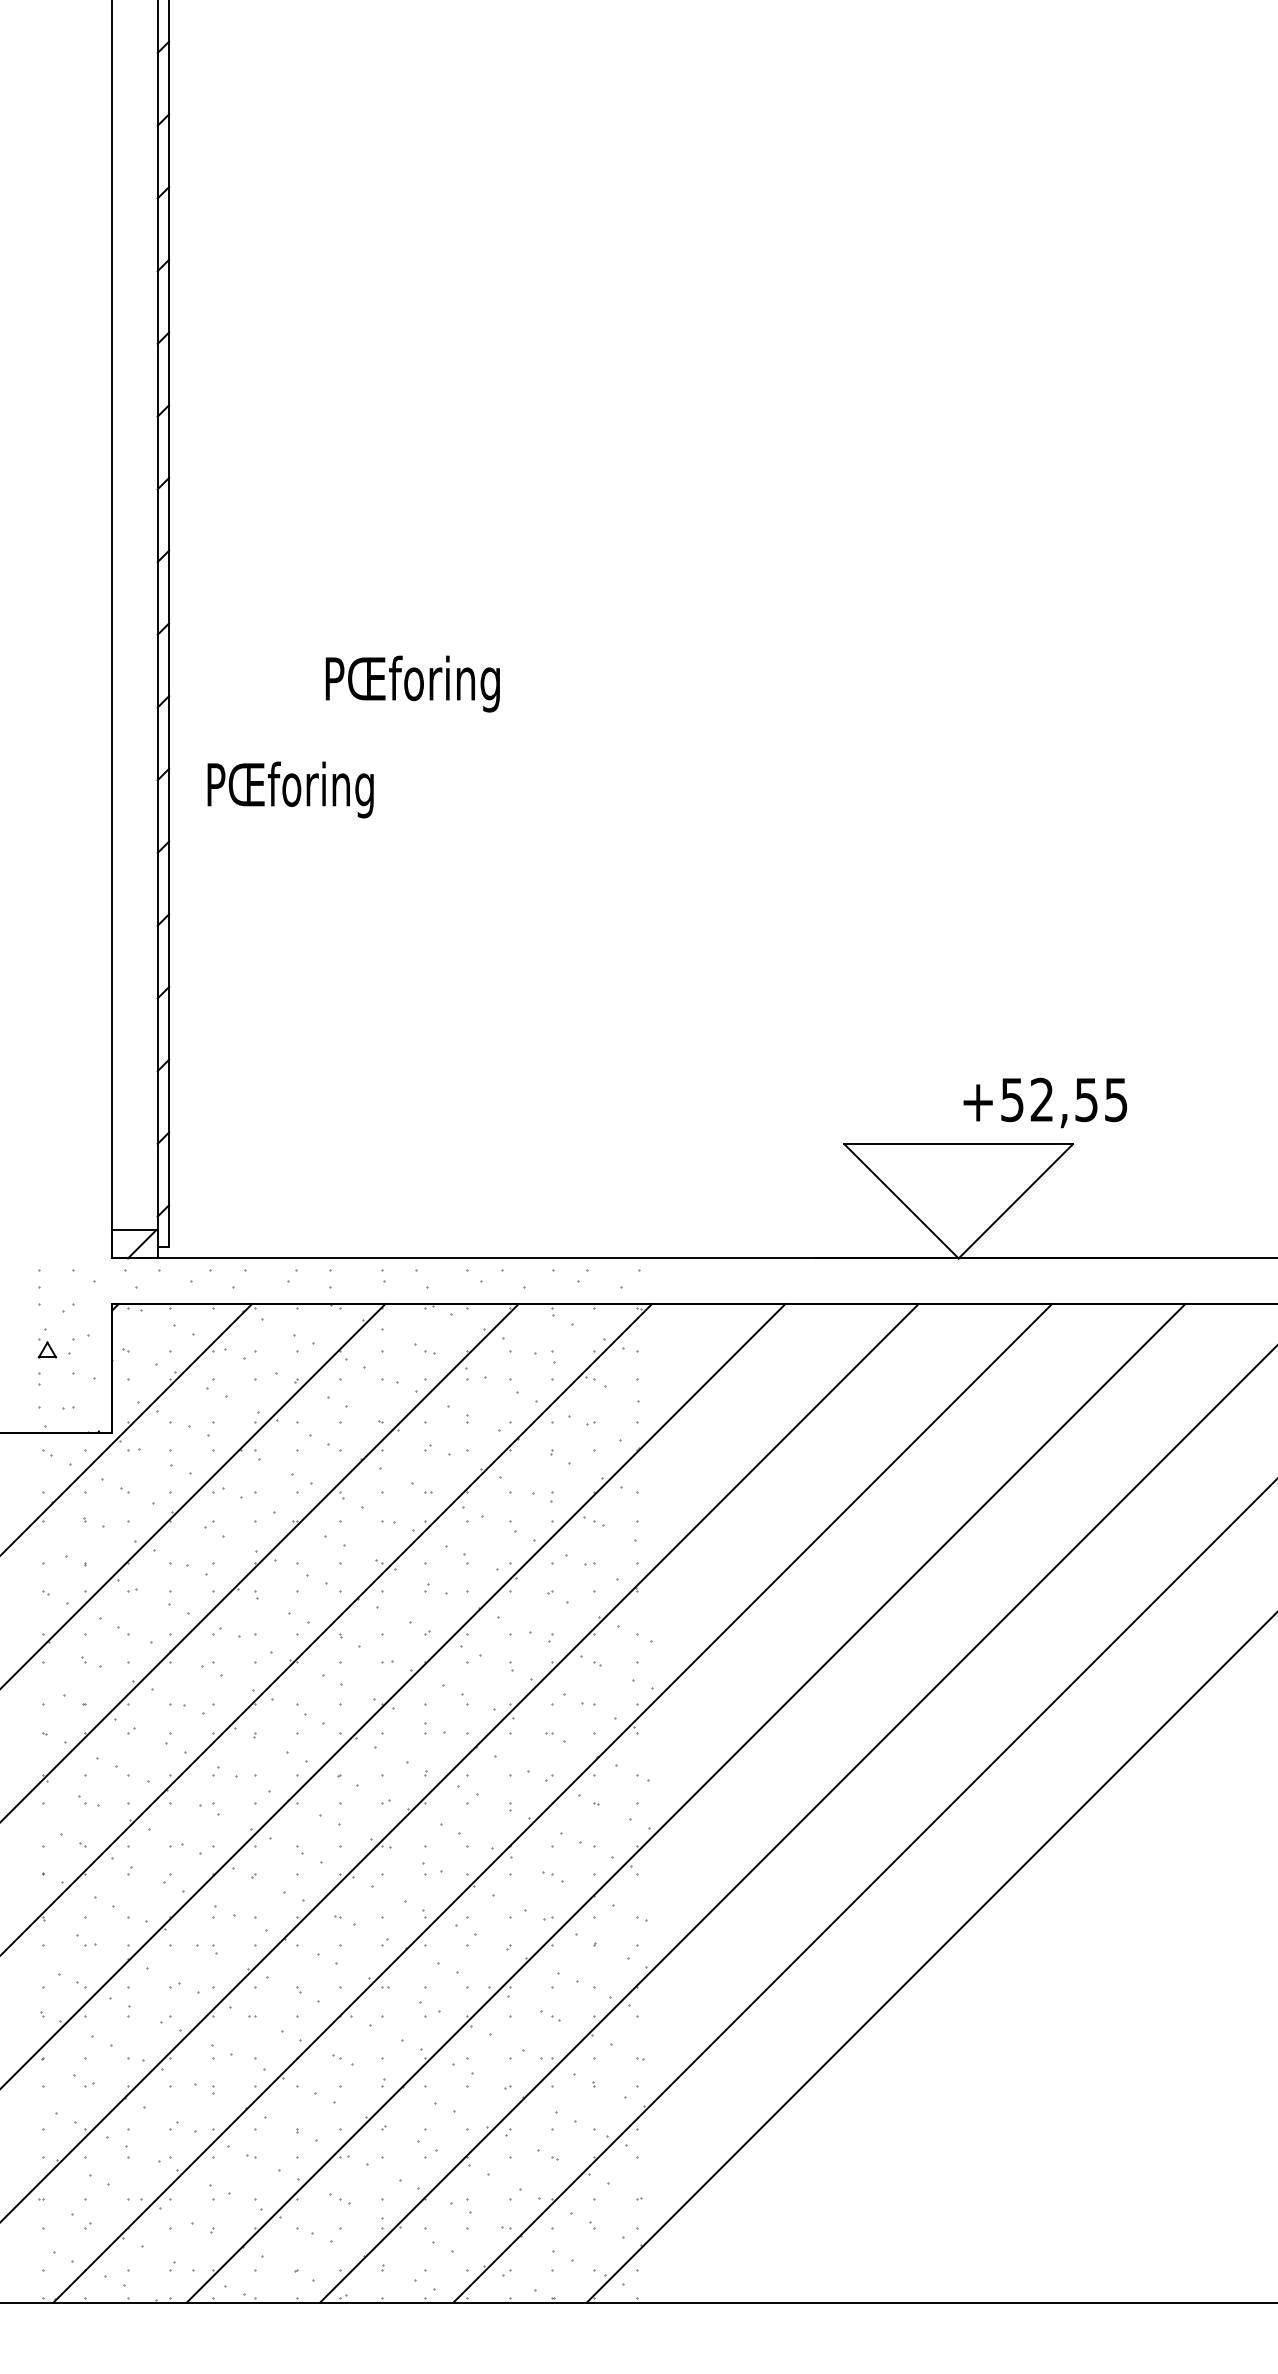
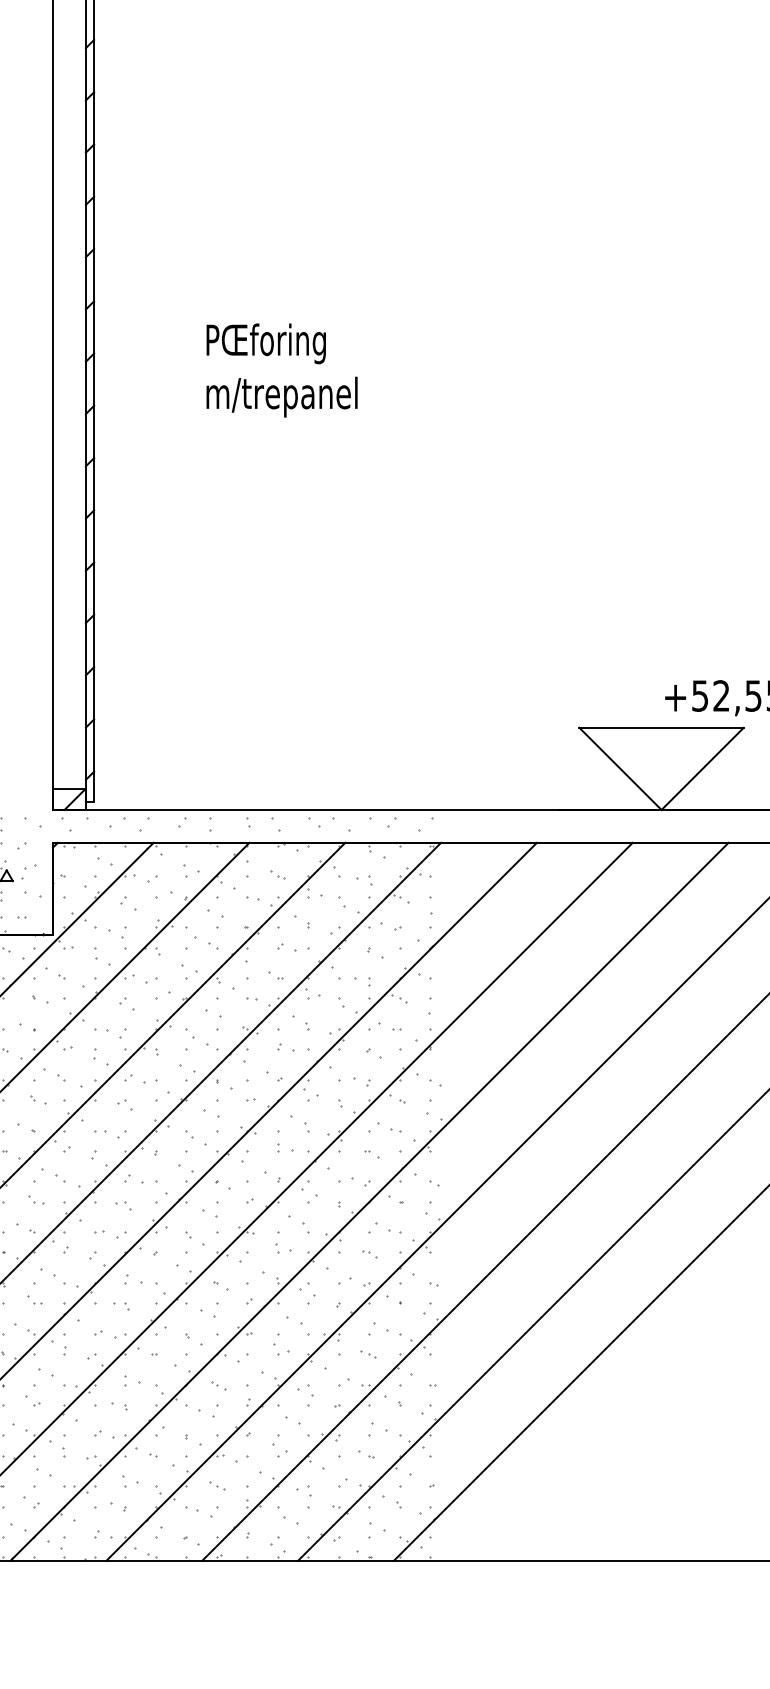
text: (430, 683) -> (281, 396), PŒforing -> m/trepanel
text: (290, 789) -> (266, 343), moved

